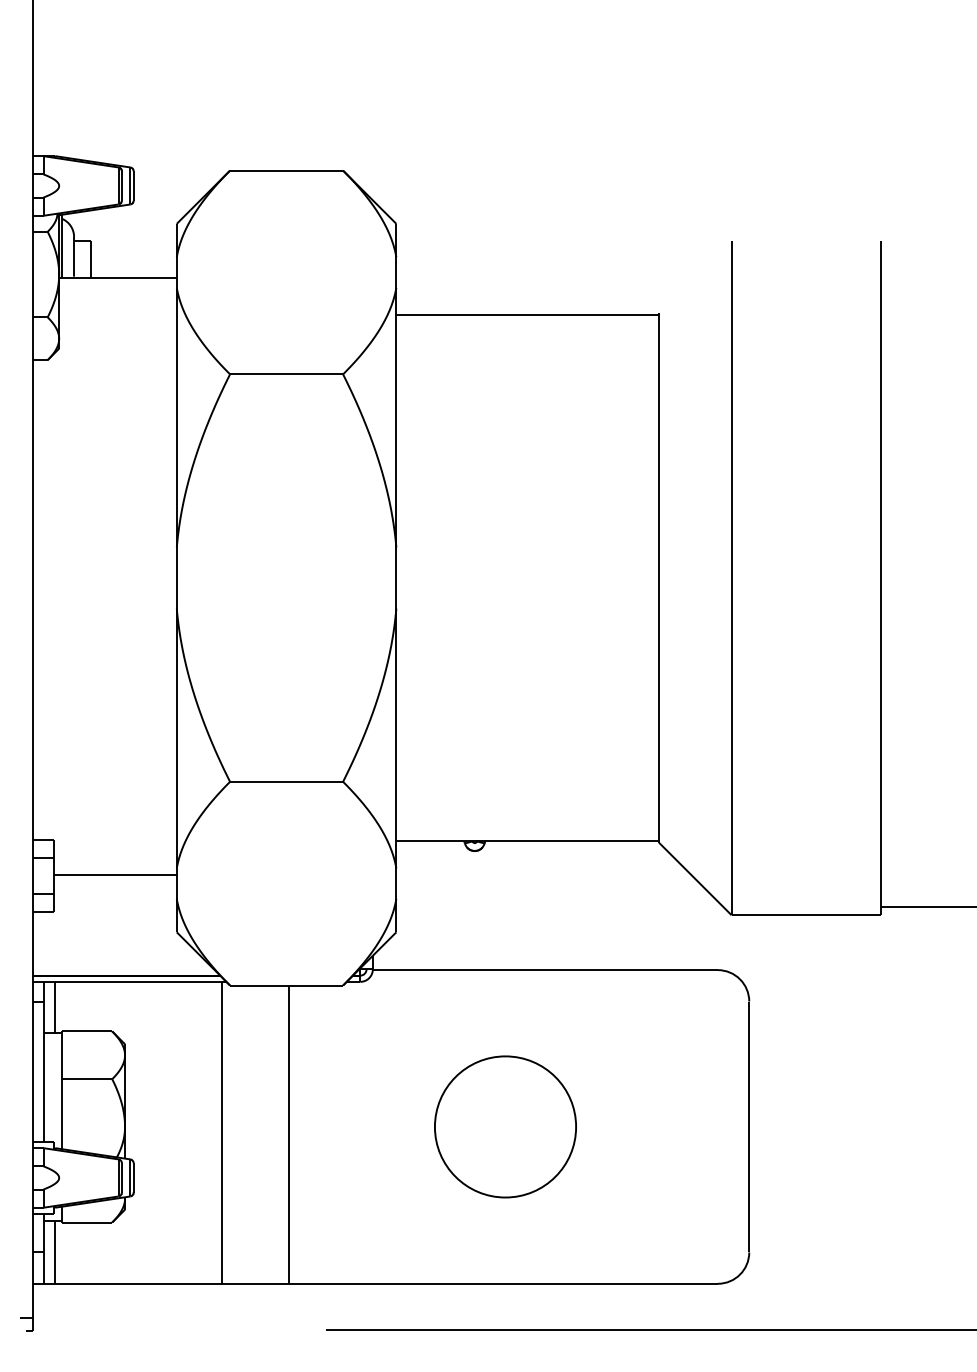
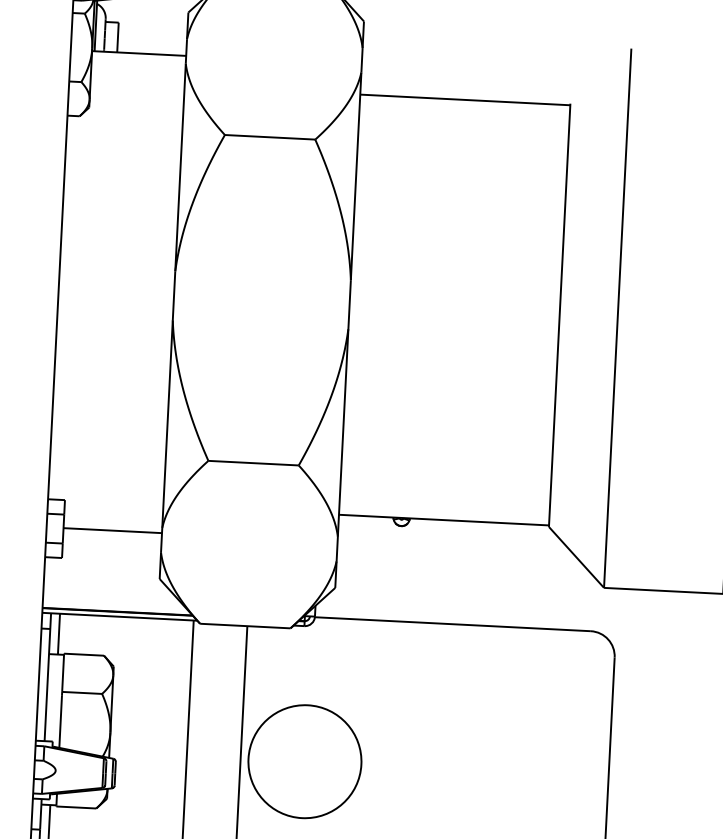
part: (505, 1126) -> (304, 761), moved

